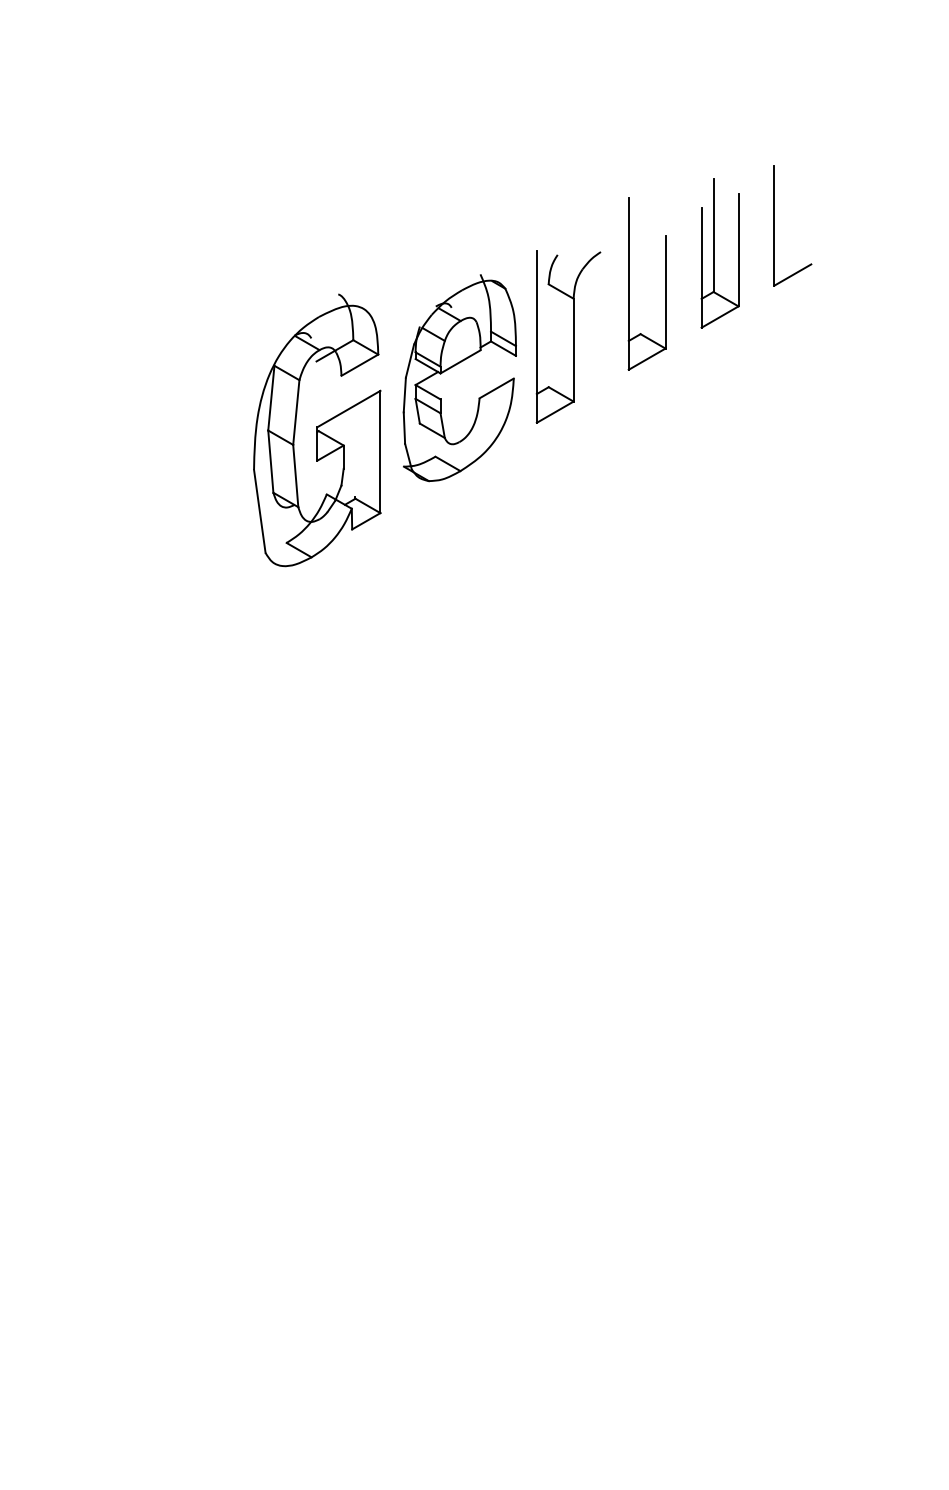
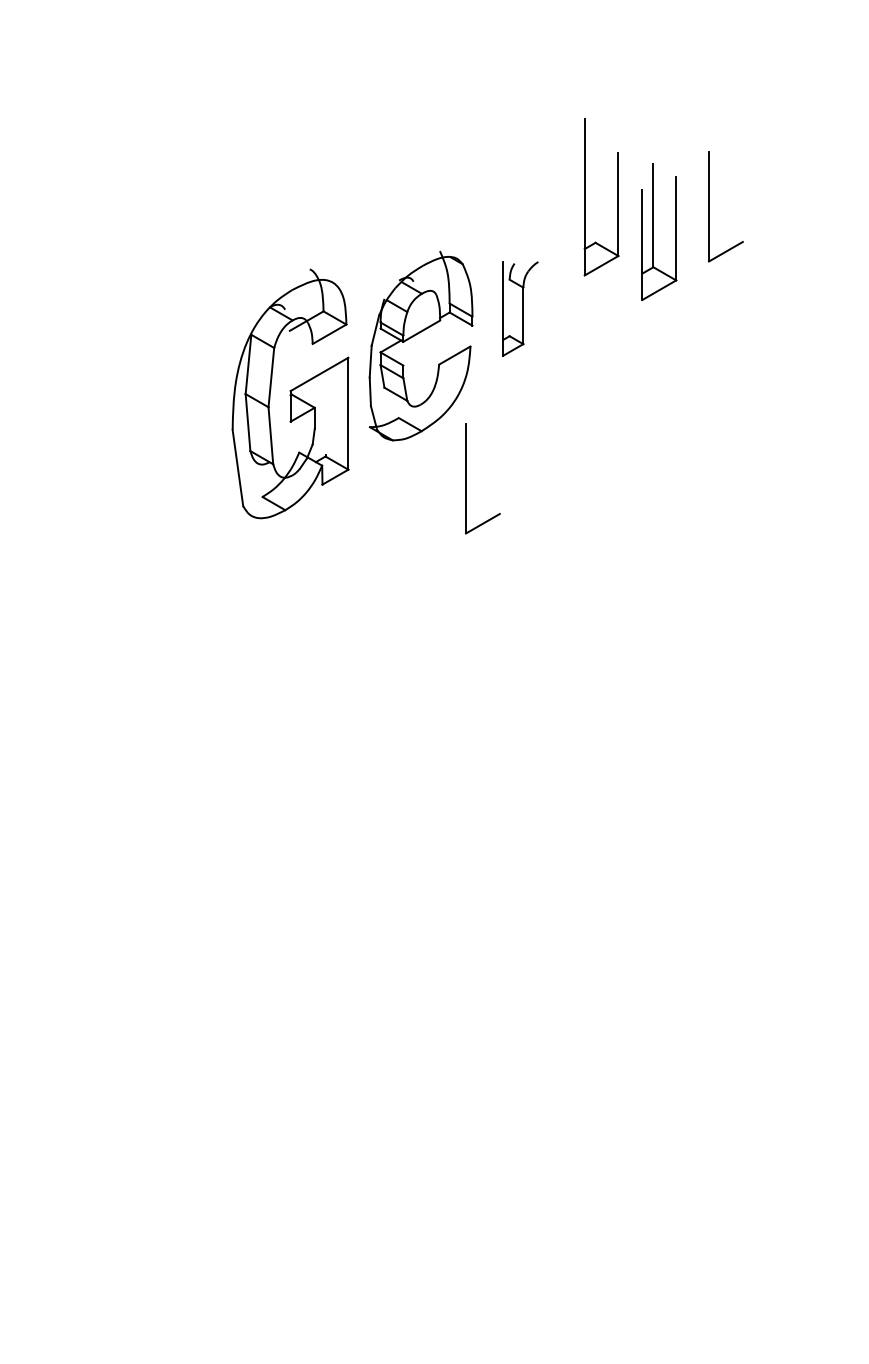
part: (629, 284) -> (585, 197), moved
part: (568, 337) -> (520, 308), size x0.6
part: (509, 522) -> (466, 478), added

